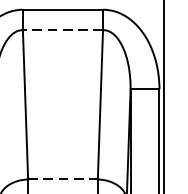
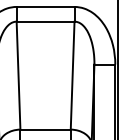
line: (62, 29) -> (45, 21), dashed -> solid
line: (64, 179) -> (46, 129), dashed -> solid

